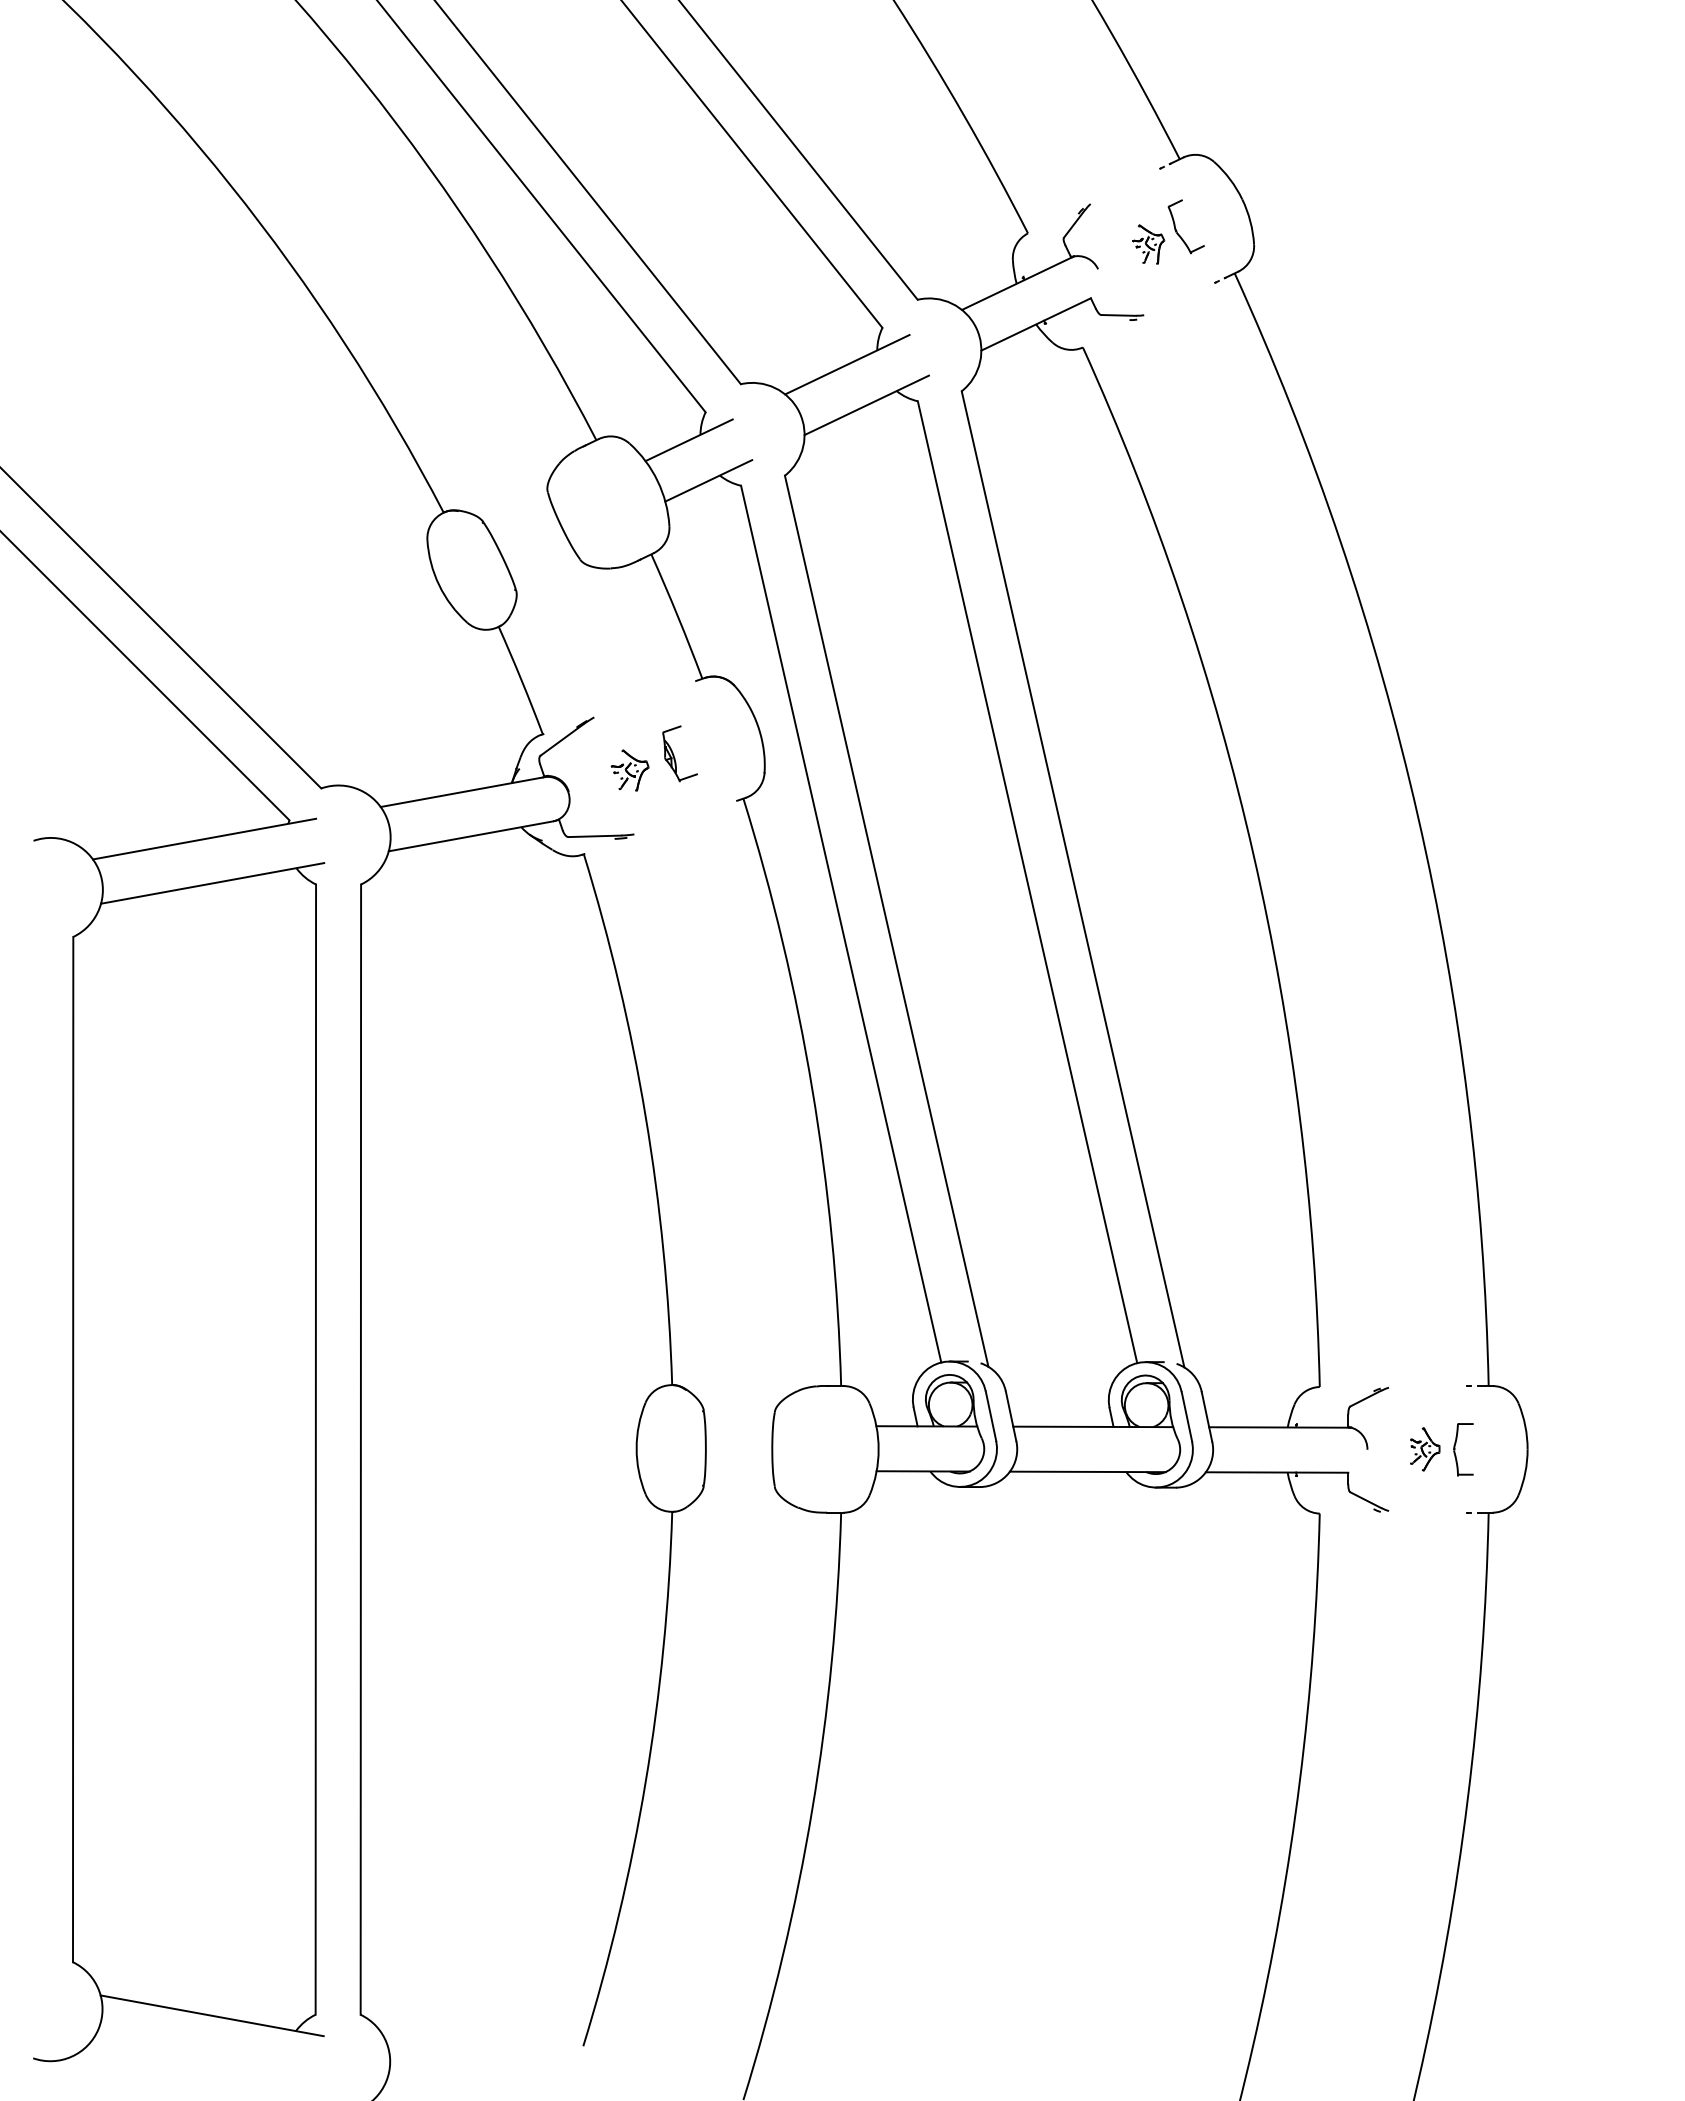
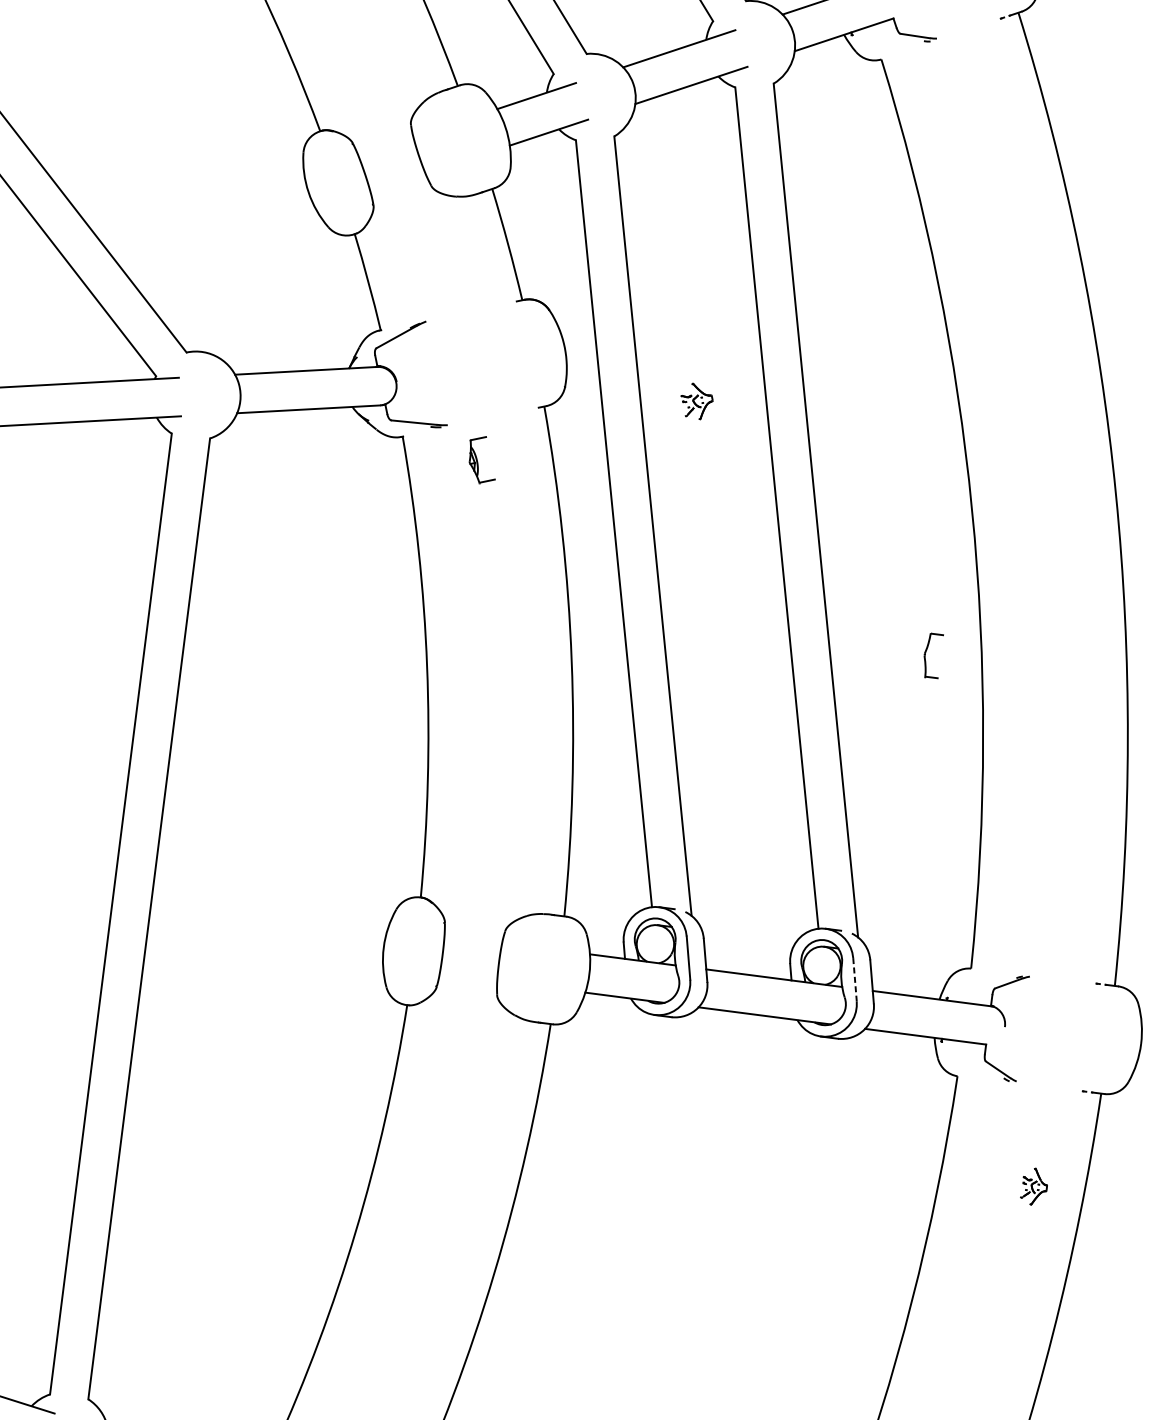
part: (679, 753) -> (482, 459), moved
part: (629, 770) -> (696, 401), moved
line: (1187, 1417) -> (855, 980), solid -> dashed
part: (1425, 1449) -> (1034, 1186), moved
part: (1455, 1449) -> (925, 654), moved

